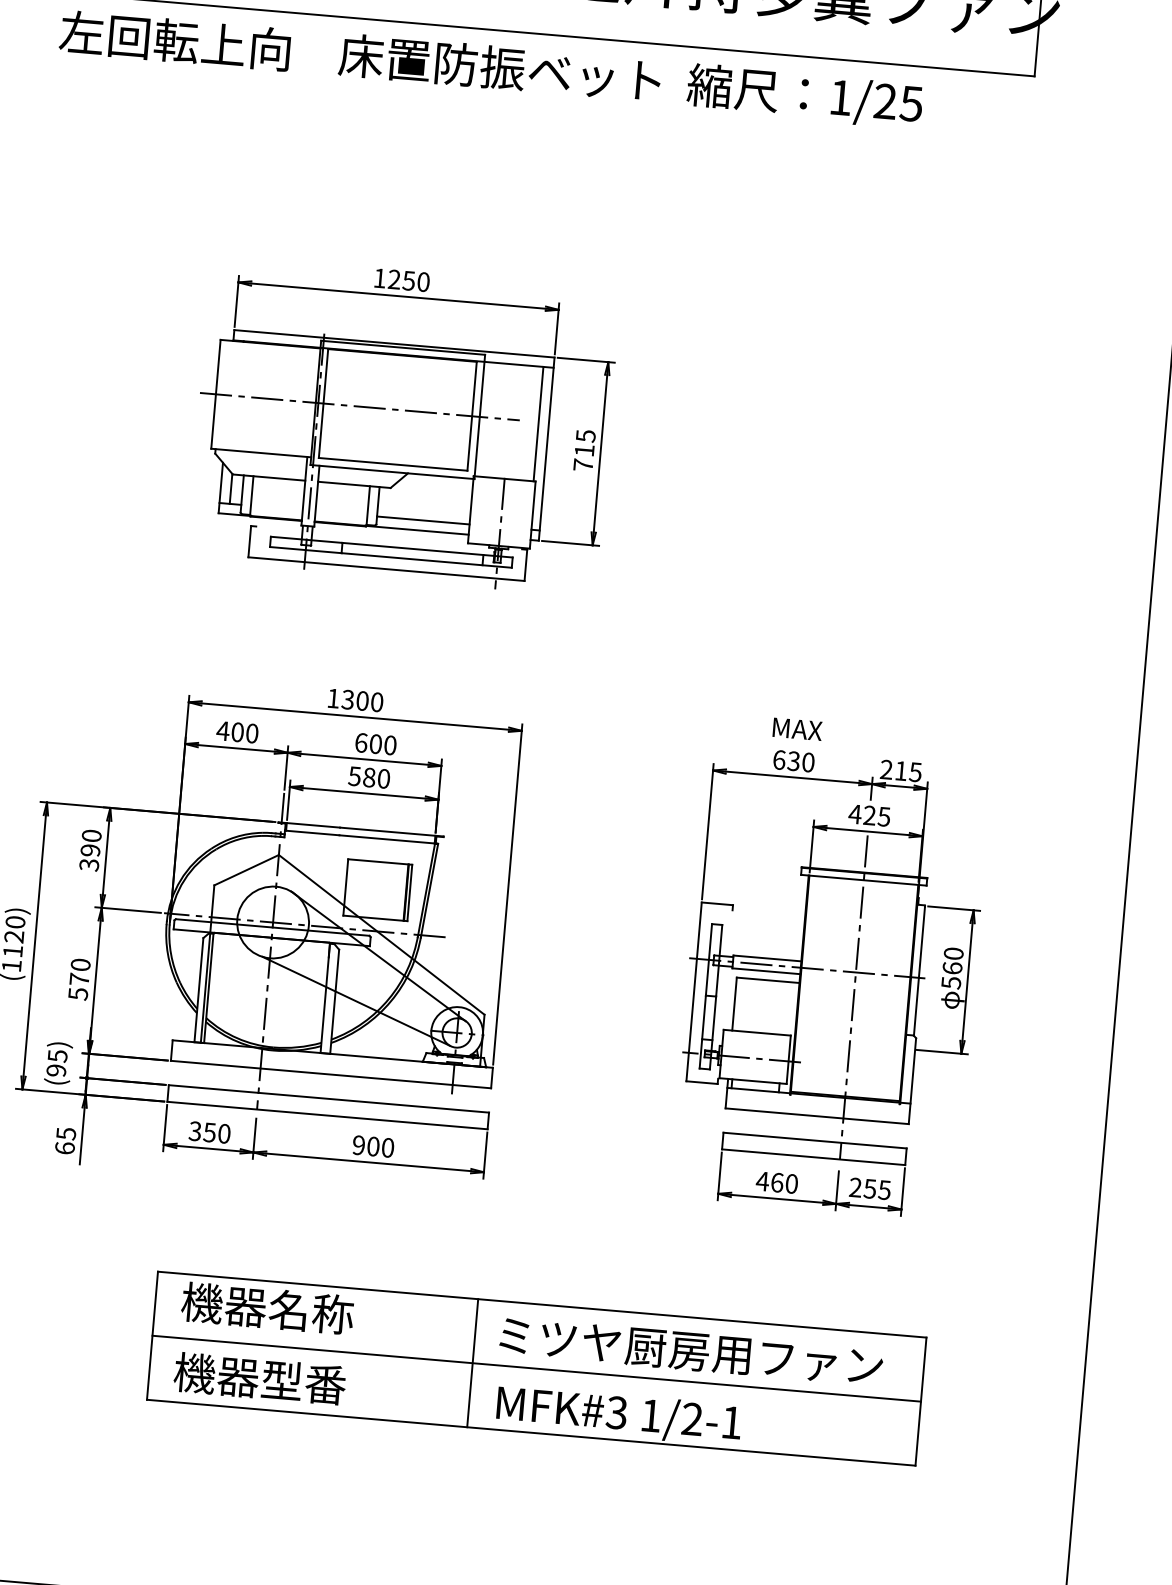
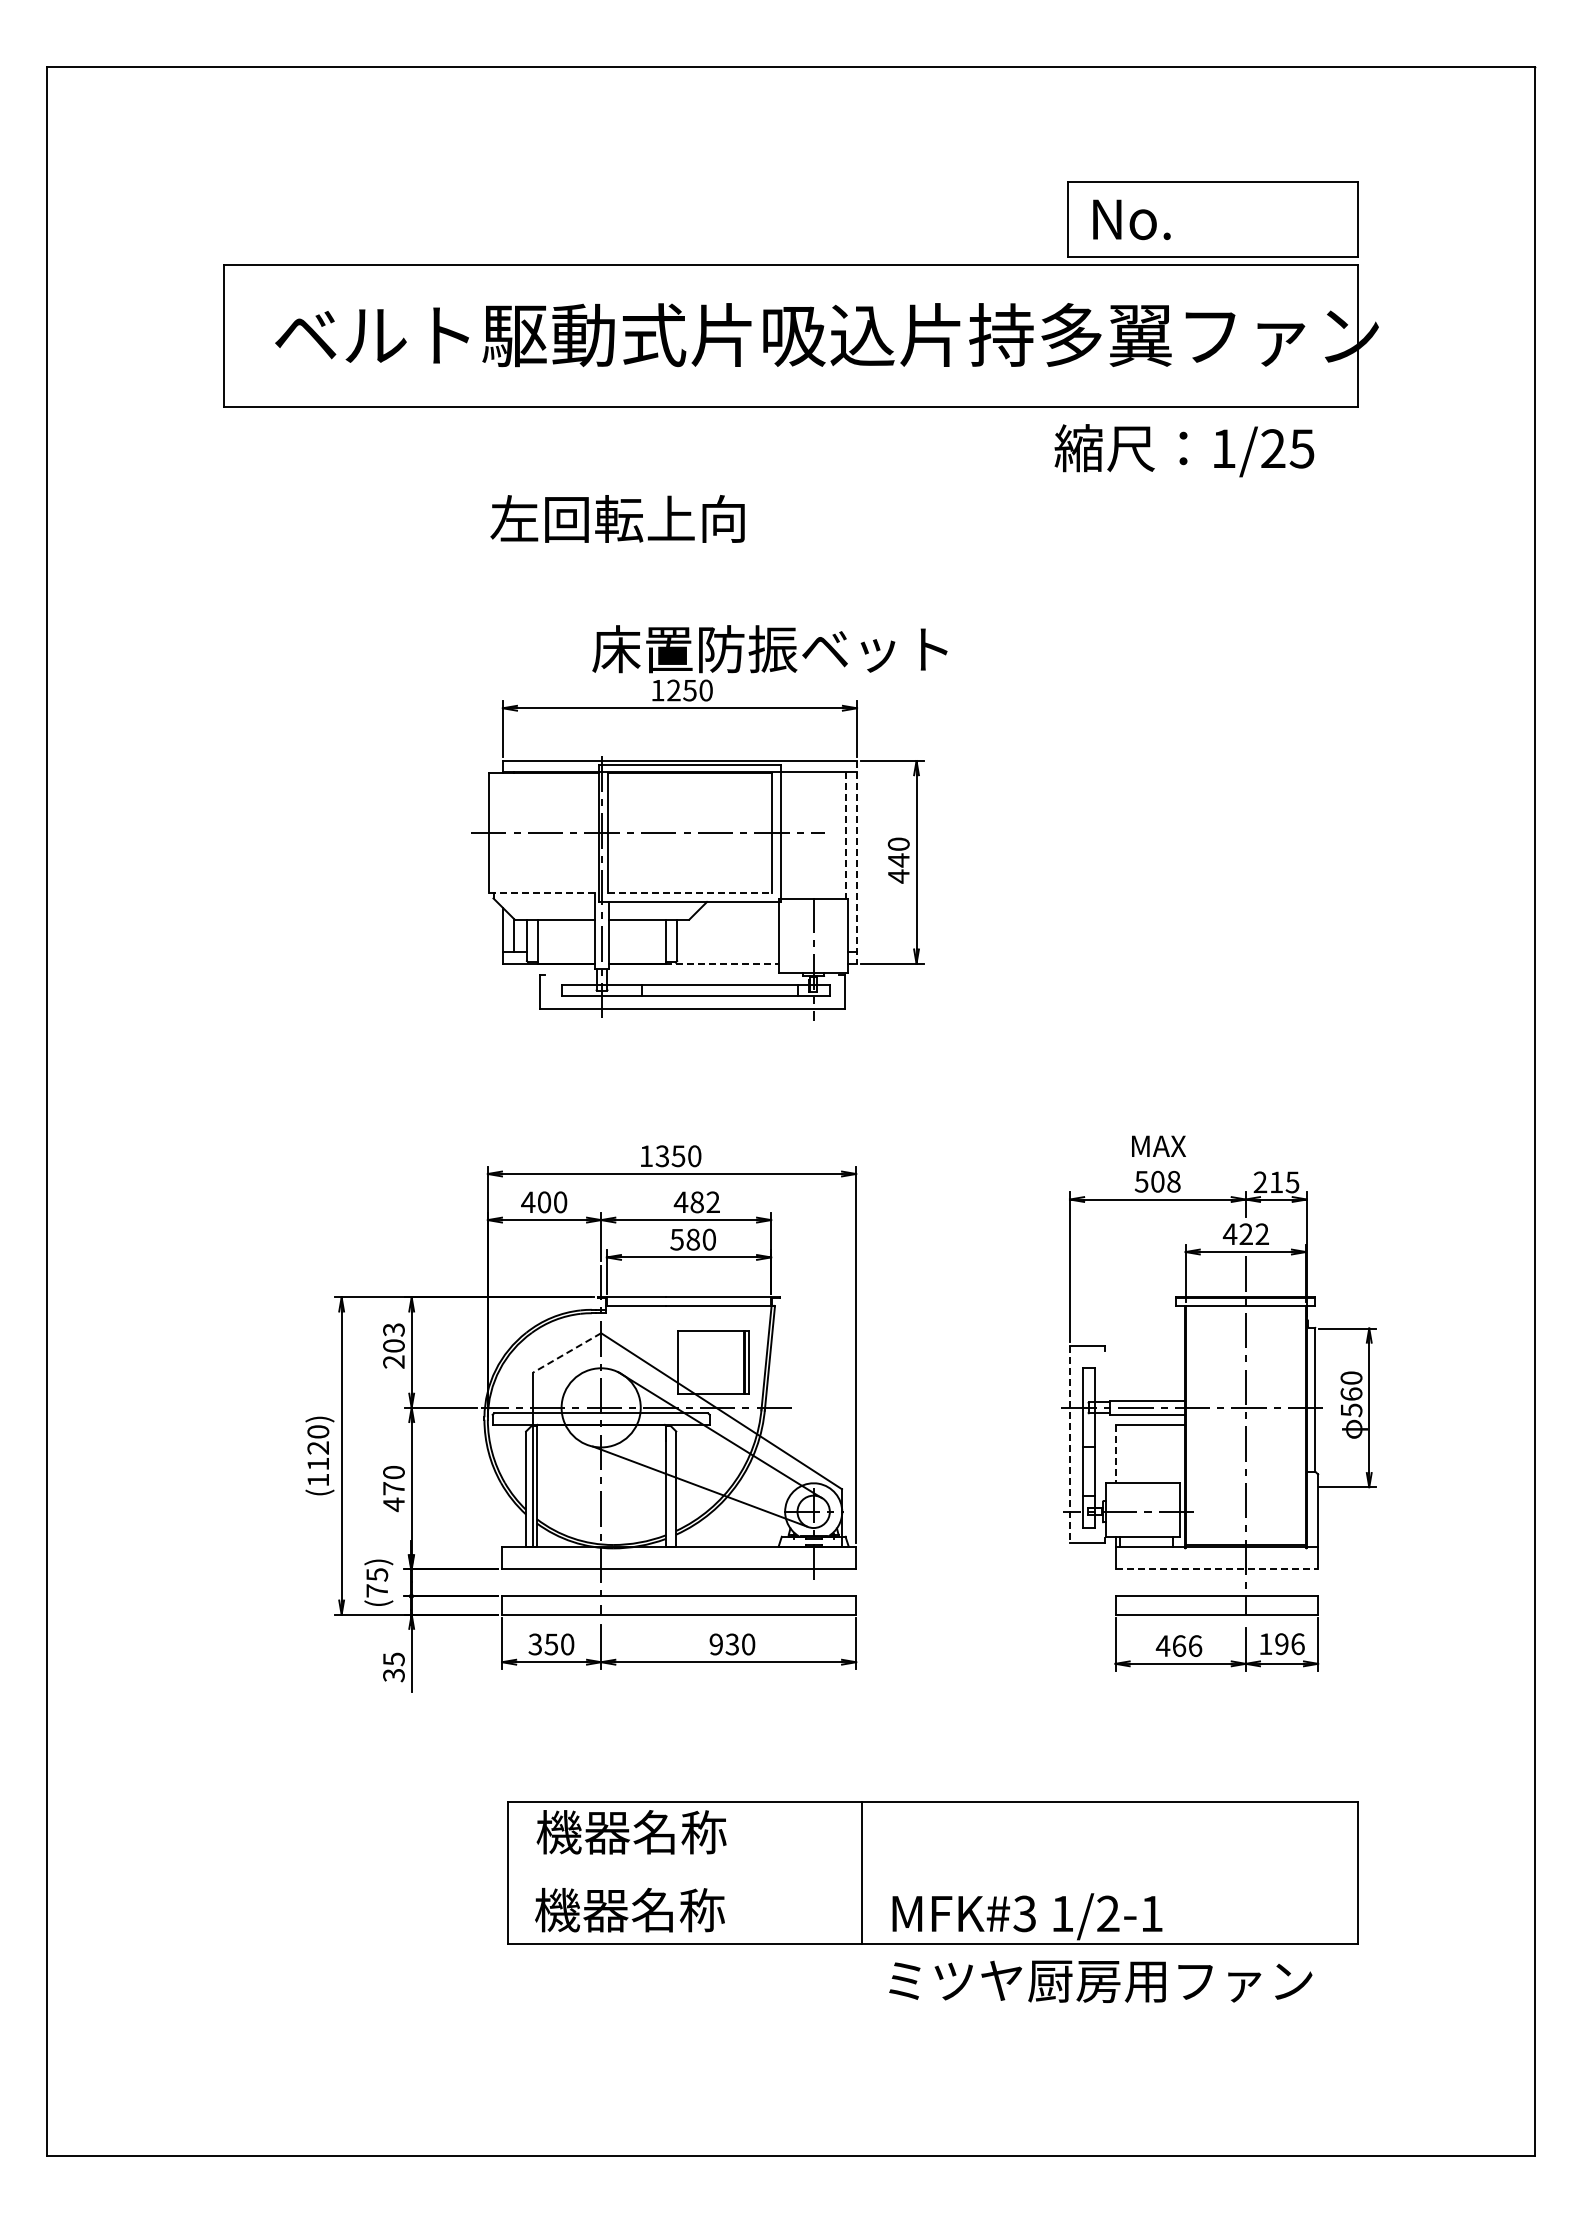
text: (175, 40) -> (617, 518), moved
text: (499, 68) -> (769, 649), moved
text: (805, 96) -> (1184, 450), moved
line: (538, 424) -> (845, 836), solid -> dashed
line: (547, 449) -> (857, 862), solid -> dashed
text: (584, 450) -> (898, 860), 715 -> 440
line: (261, 453) -> (544, 893), solid -> dashed
line: (393, 464) -> (690, 893), solid -> dashed
line: (423, 520) -> (728, 952), removed
line: (417, 530) -> (722, 963), solid -> dashed
text: (362, 701) -> (678, 1156), 1300 -> 1350
text: (375, 744) -> (696, 1202), 600 -> 482
text: (793, 760) -> (1157, 1181), 630 -> 508
text: (883, 816) -> (1261, 1234), 425 -> 422
text: (90, 850) -> (393, 1345), 390 -> 203
line: (245, 870) -> (566, 1353), solid -> dashed
line: (693, 991) -> (1069, 1444), solid -> dashed
text: (77, 993) -> (393, 1504), 570 -> 470
line: (734, 1004) -> (1115, 1454), solid -> dashed
text: (56, 1070) -> (377, 1590), (95) -> (75)
line: (817, 1116) -> (1217, 1569), solid -> dashed
text: (373, 1146) -> (732, 1644), 900 -> 930
text: (64, 1148) -> (393, 1675), 65 -> 35
text: (791, 1183) -> (1195, 1645), 460 -> 466
text: (869, 1189) -> (1281, 1644), 255 -> 196
text: (691, 1351) -> (1100, 1981), moved
line: (536, 1368) -> (932, 1872), removed
text: (303, 1381) -> (677, 1909), 機器型番 -> 機器名称

